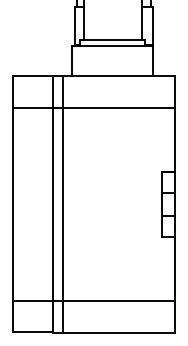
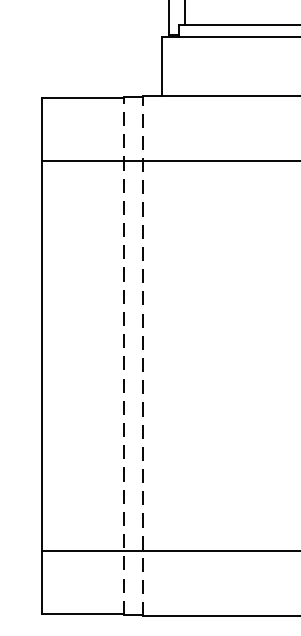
line: (52, 203) -> (122, 354), solid -> dashed
line: (62, 204) -> (142, 356), solid -> dashed

